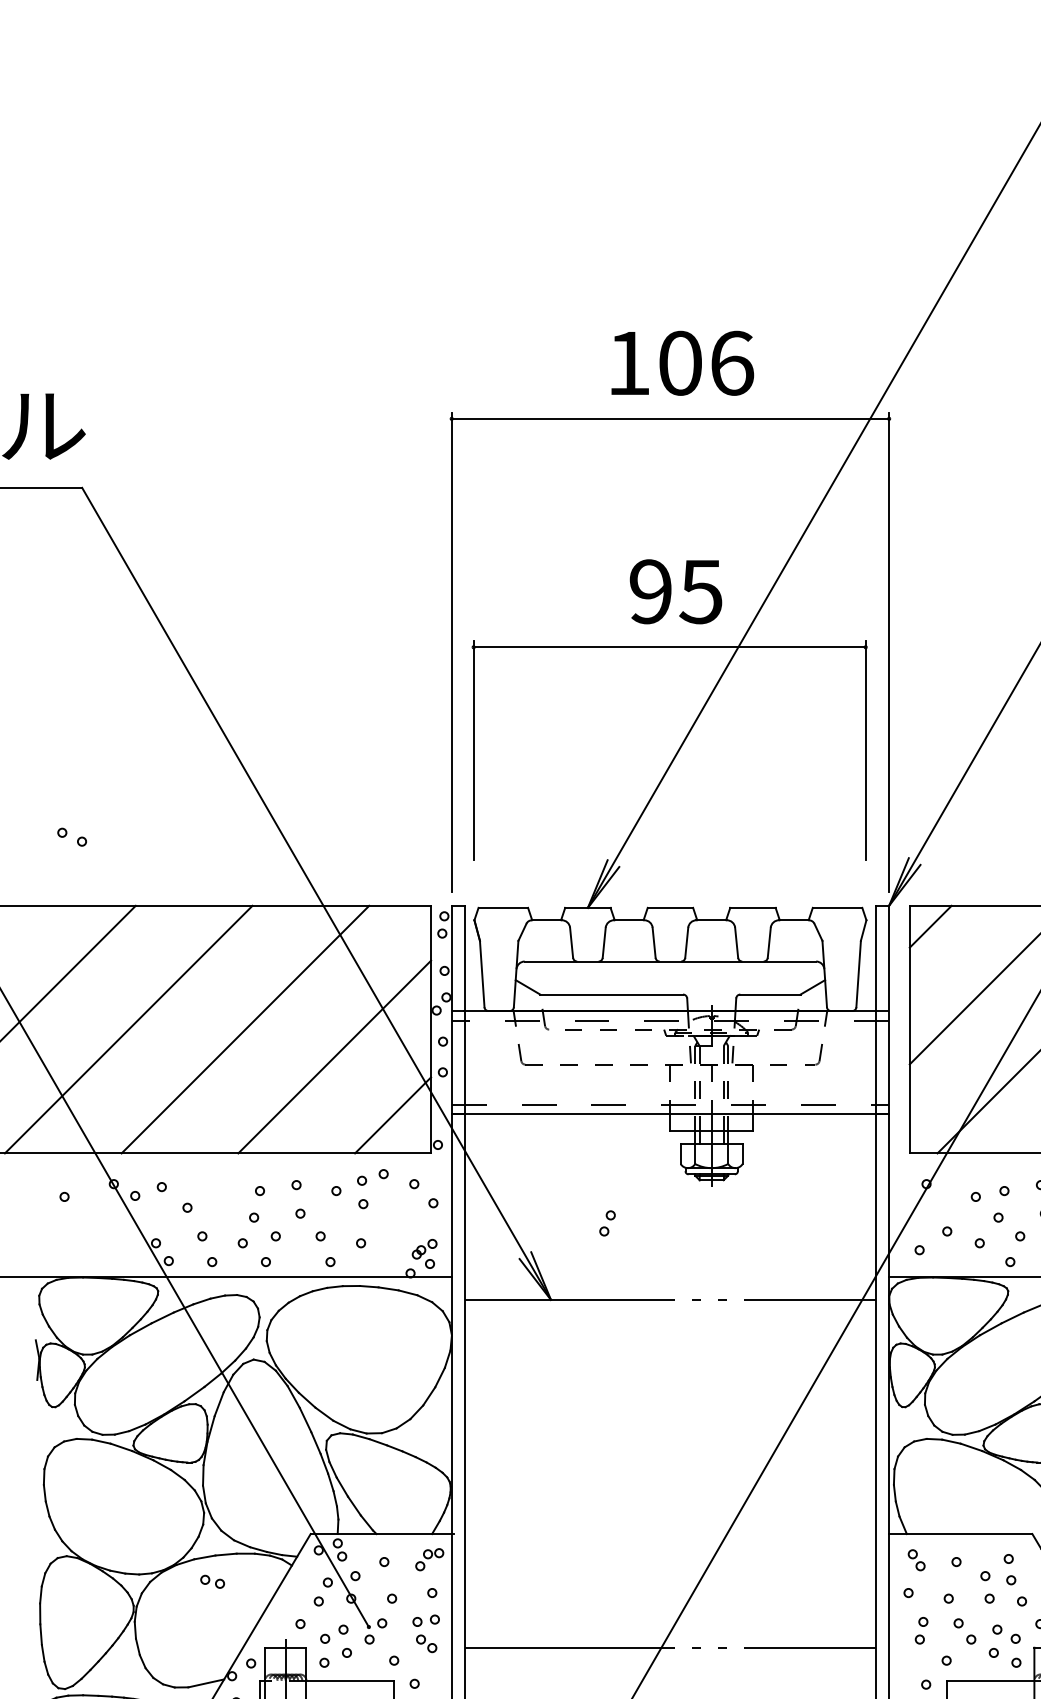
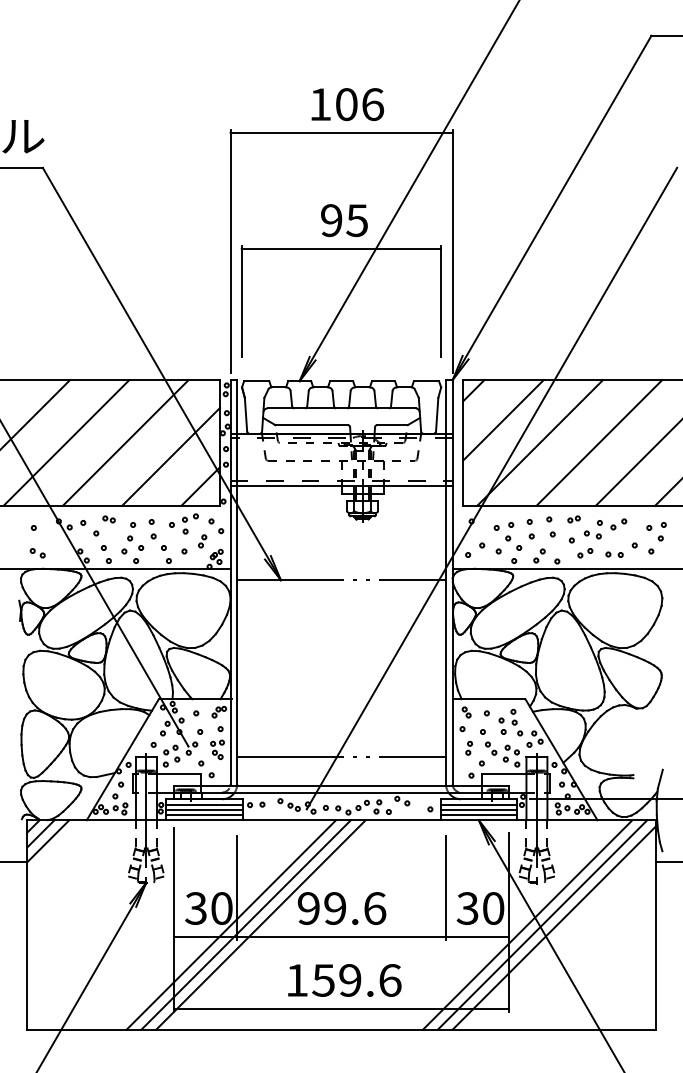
part: (71, 837) -> (37, 553), moved
part: (607, 1223) -> (202, 541), moved
part: (211, 1581) -> (108, 519), moved

